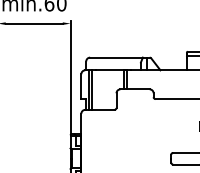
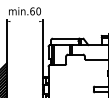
line: (33, 23) -> (24, 21), removed

